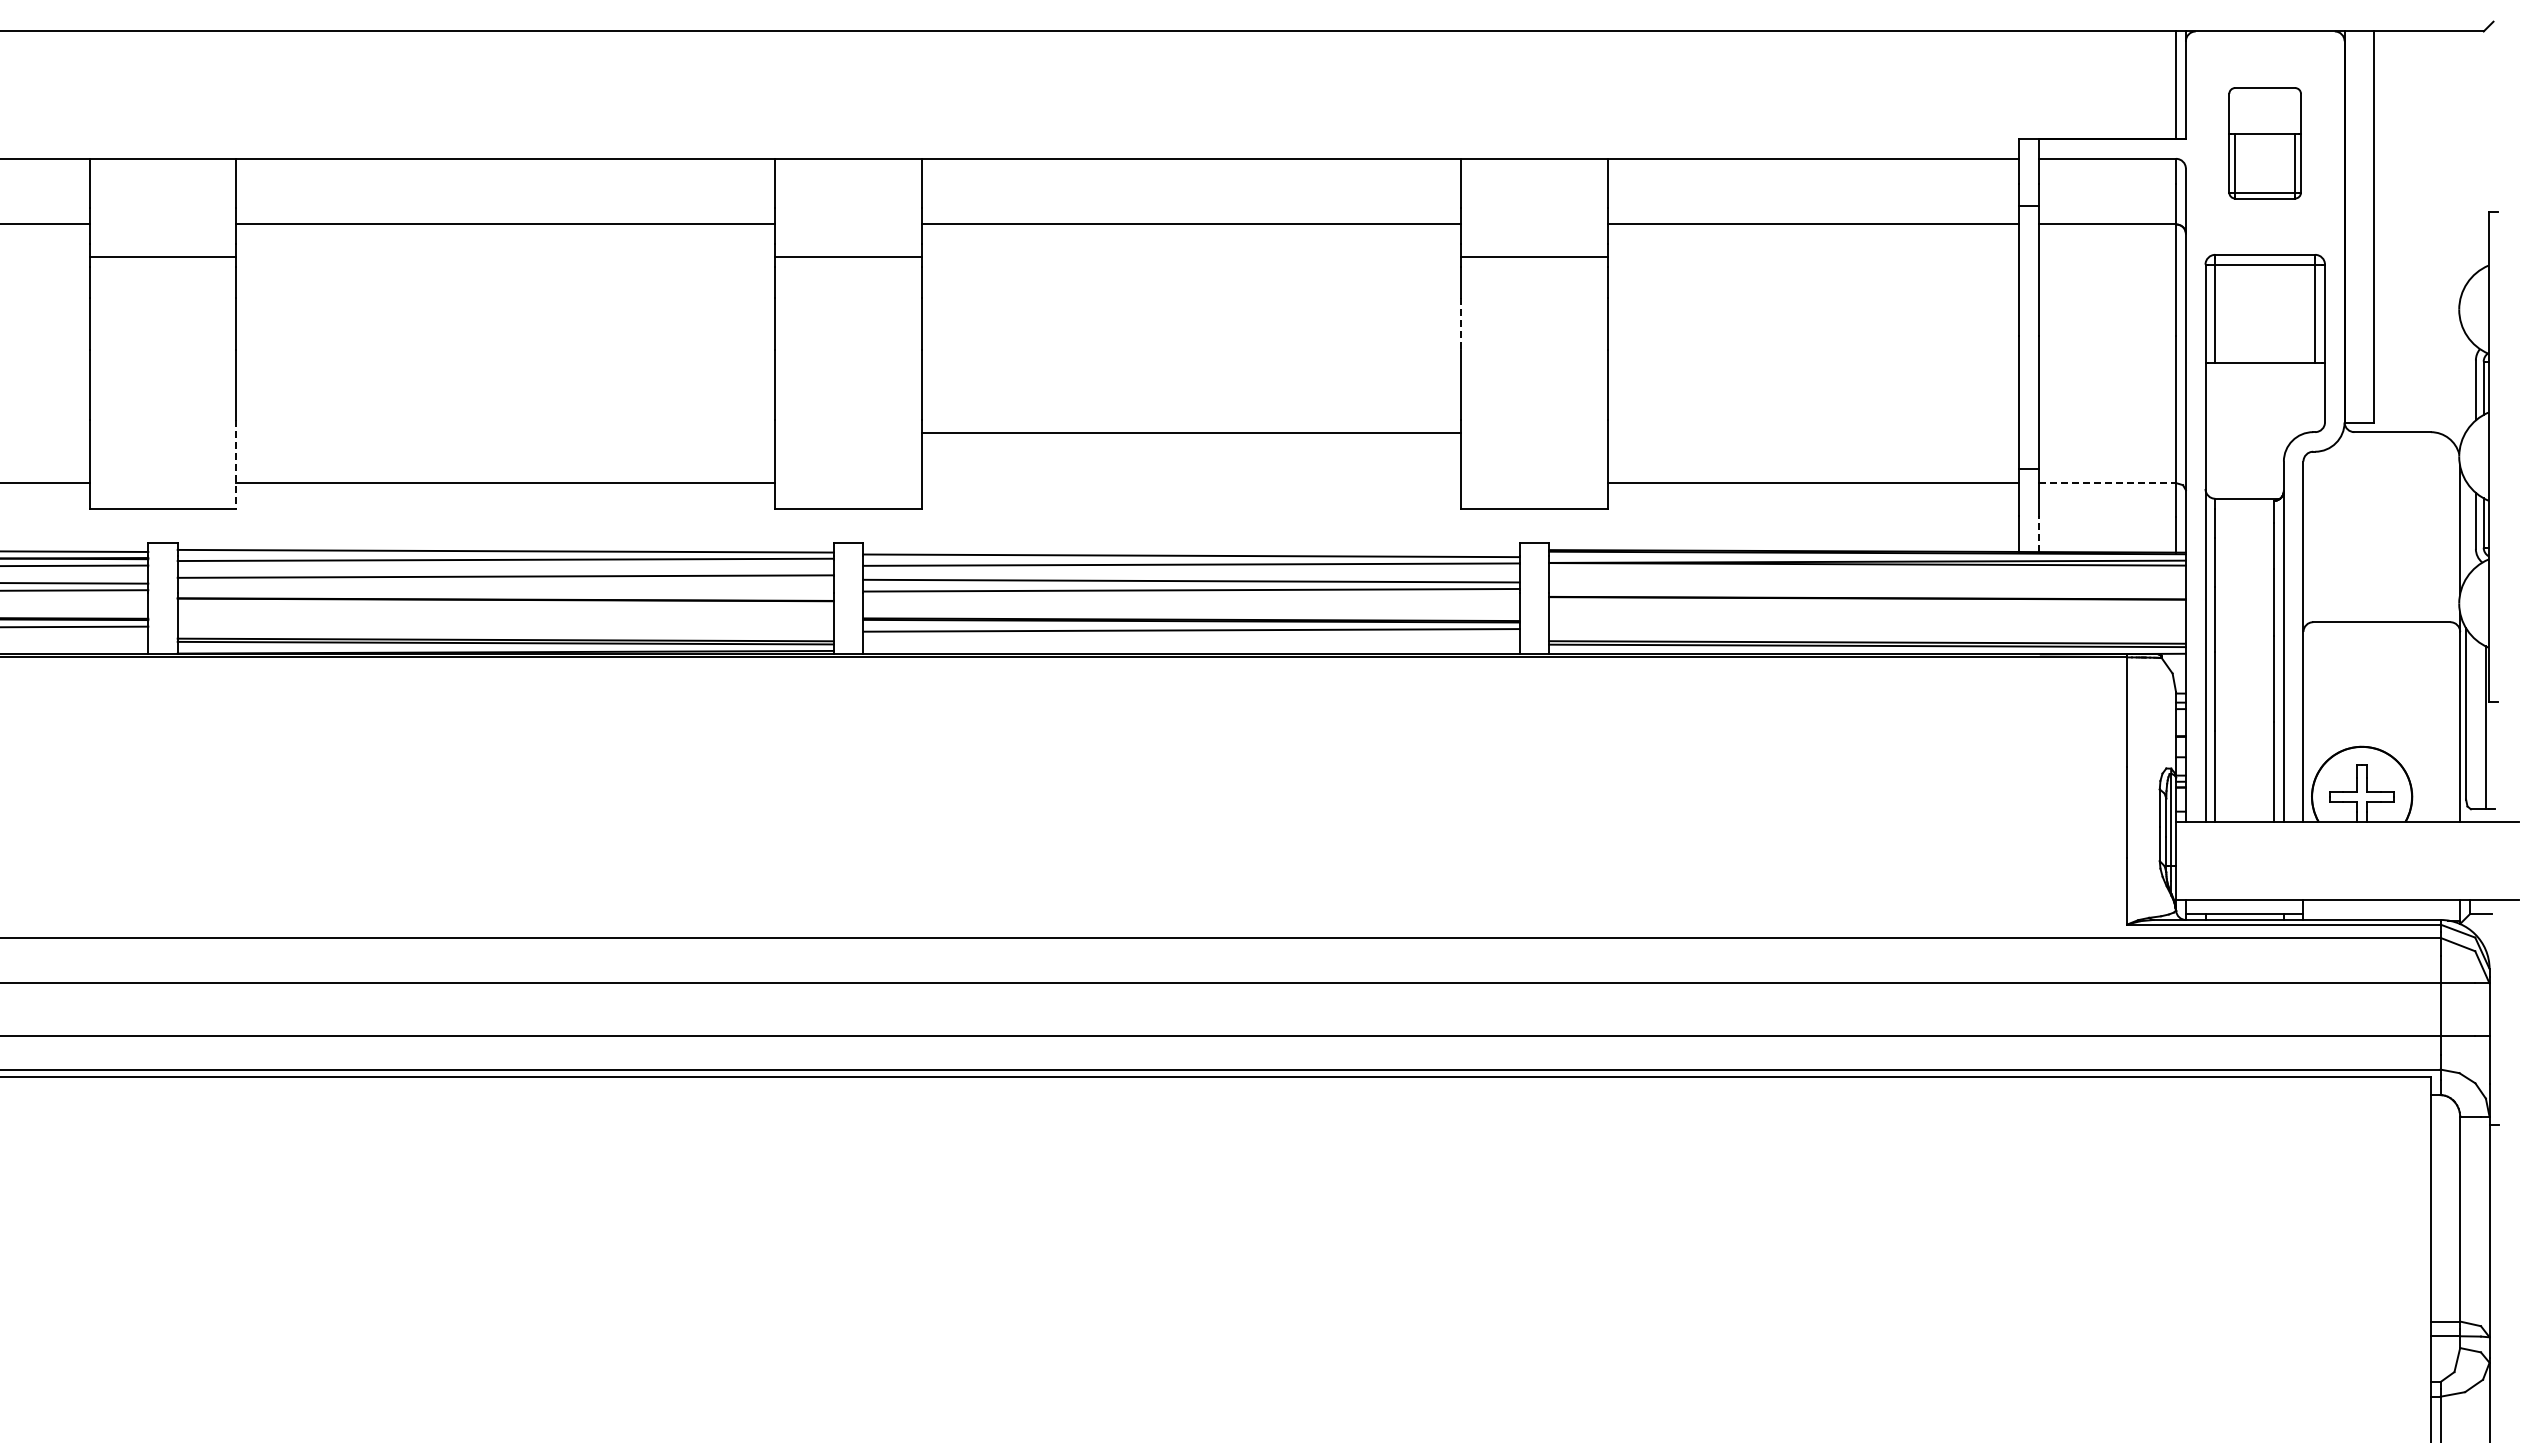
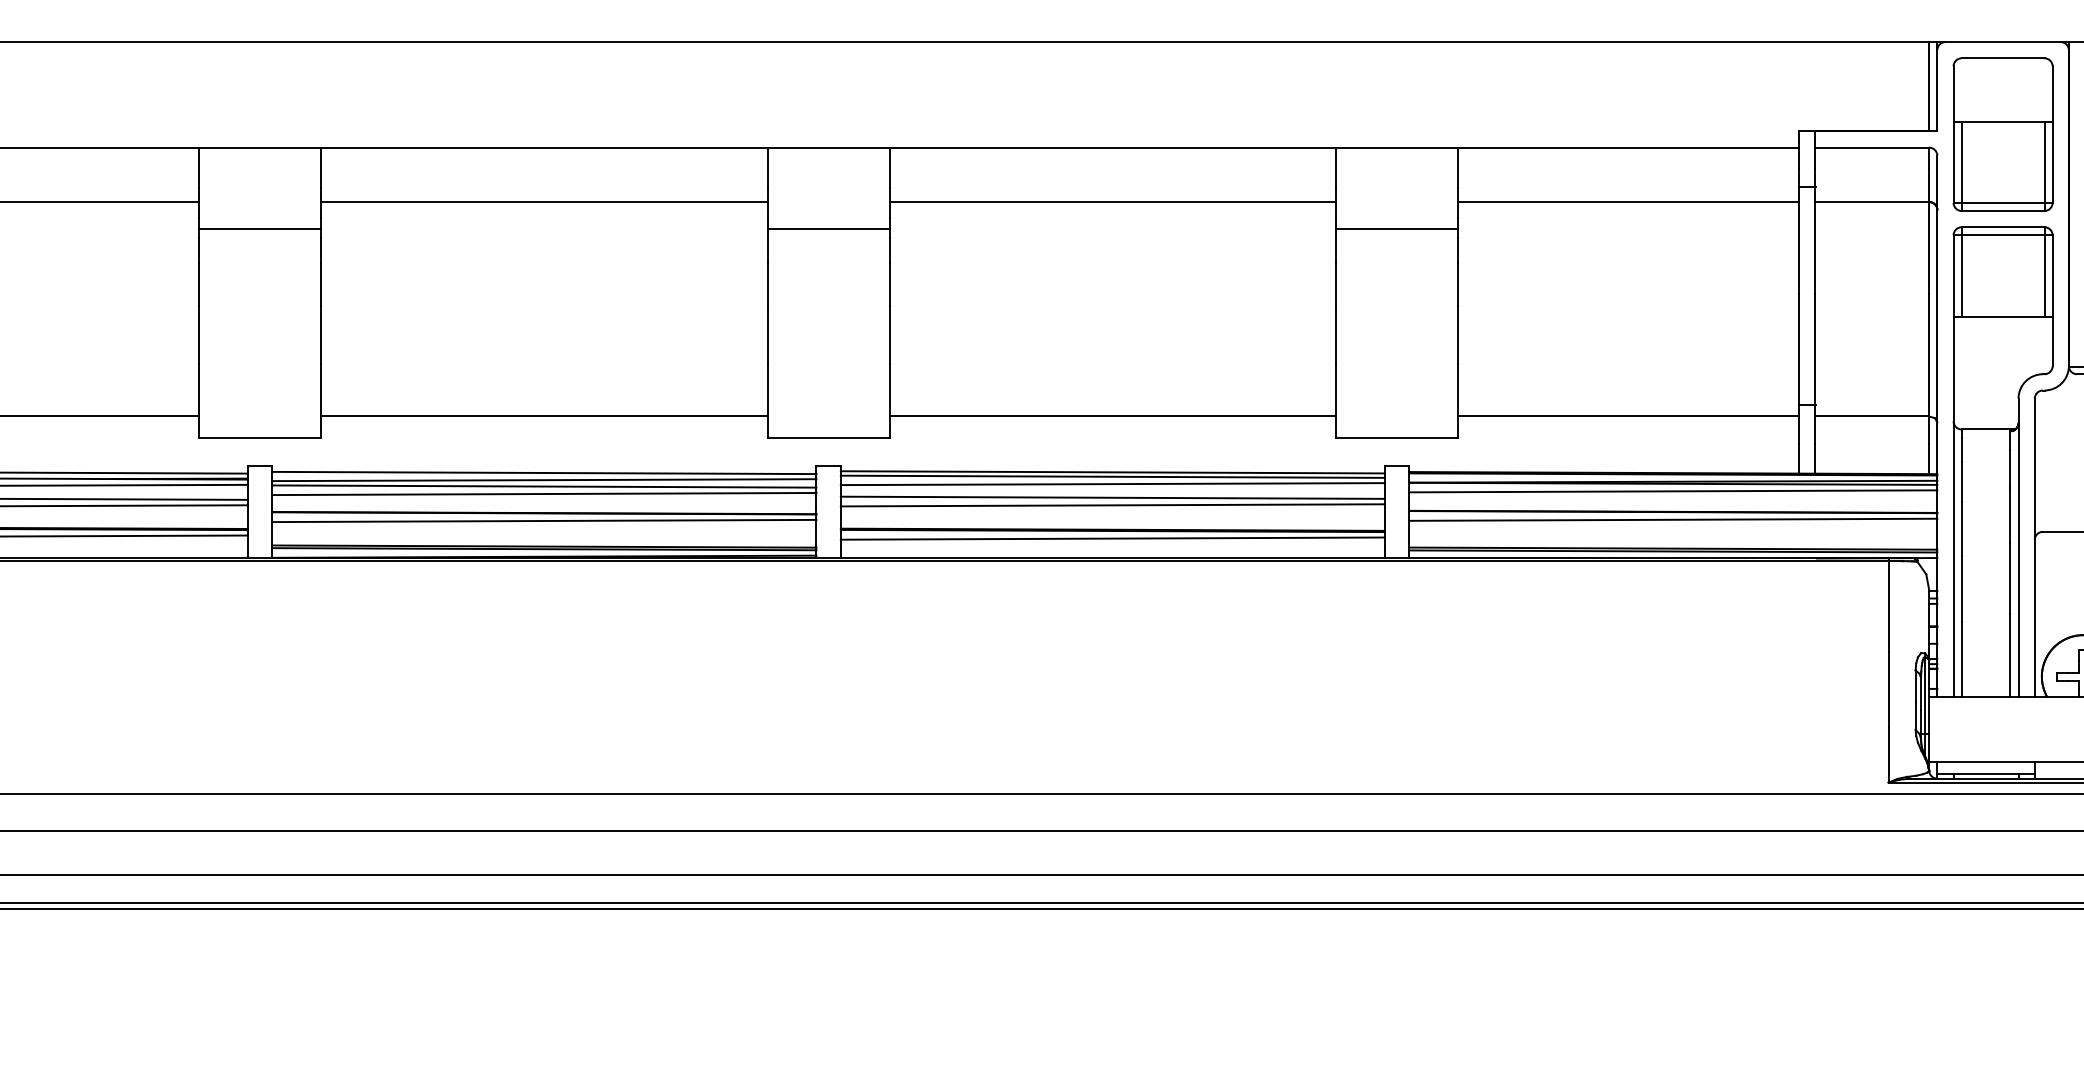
part: (2264, 143) -> (2002, 134), size x1.67
line: (1460, 324) -> (1335, 285), dashed -> solid
line: (1191, 433) -> (1112, 416), moved
line: (236, 465) -> (321, 401), dashed -> solid
line: (2107, 483) -> (1872, 416), dashed -> solid
line: (2038, 534) -> (1815, 459), dashed -> solid
line: (1191, 550) -> (1112, 472), added
line: (505, 567) -> (544, 486), added
line: (1867, 573) -> (1673, 491), added
line: (1867, 607) -> (1673, 519), added
line: (505, 608) -> (544, 520), added

